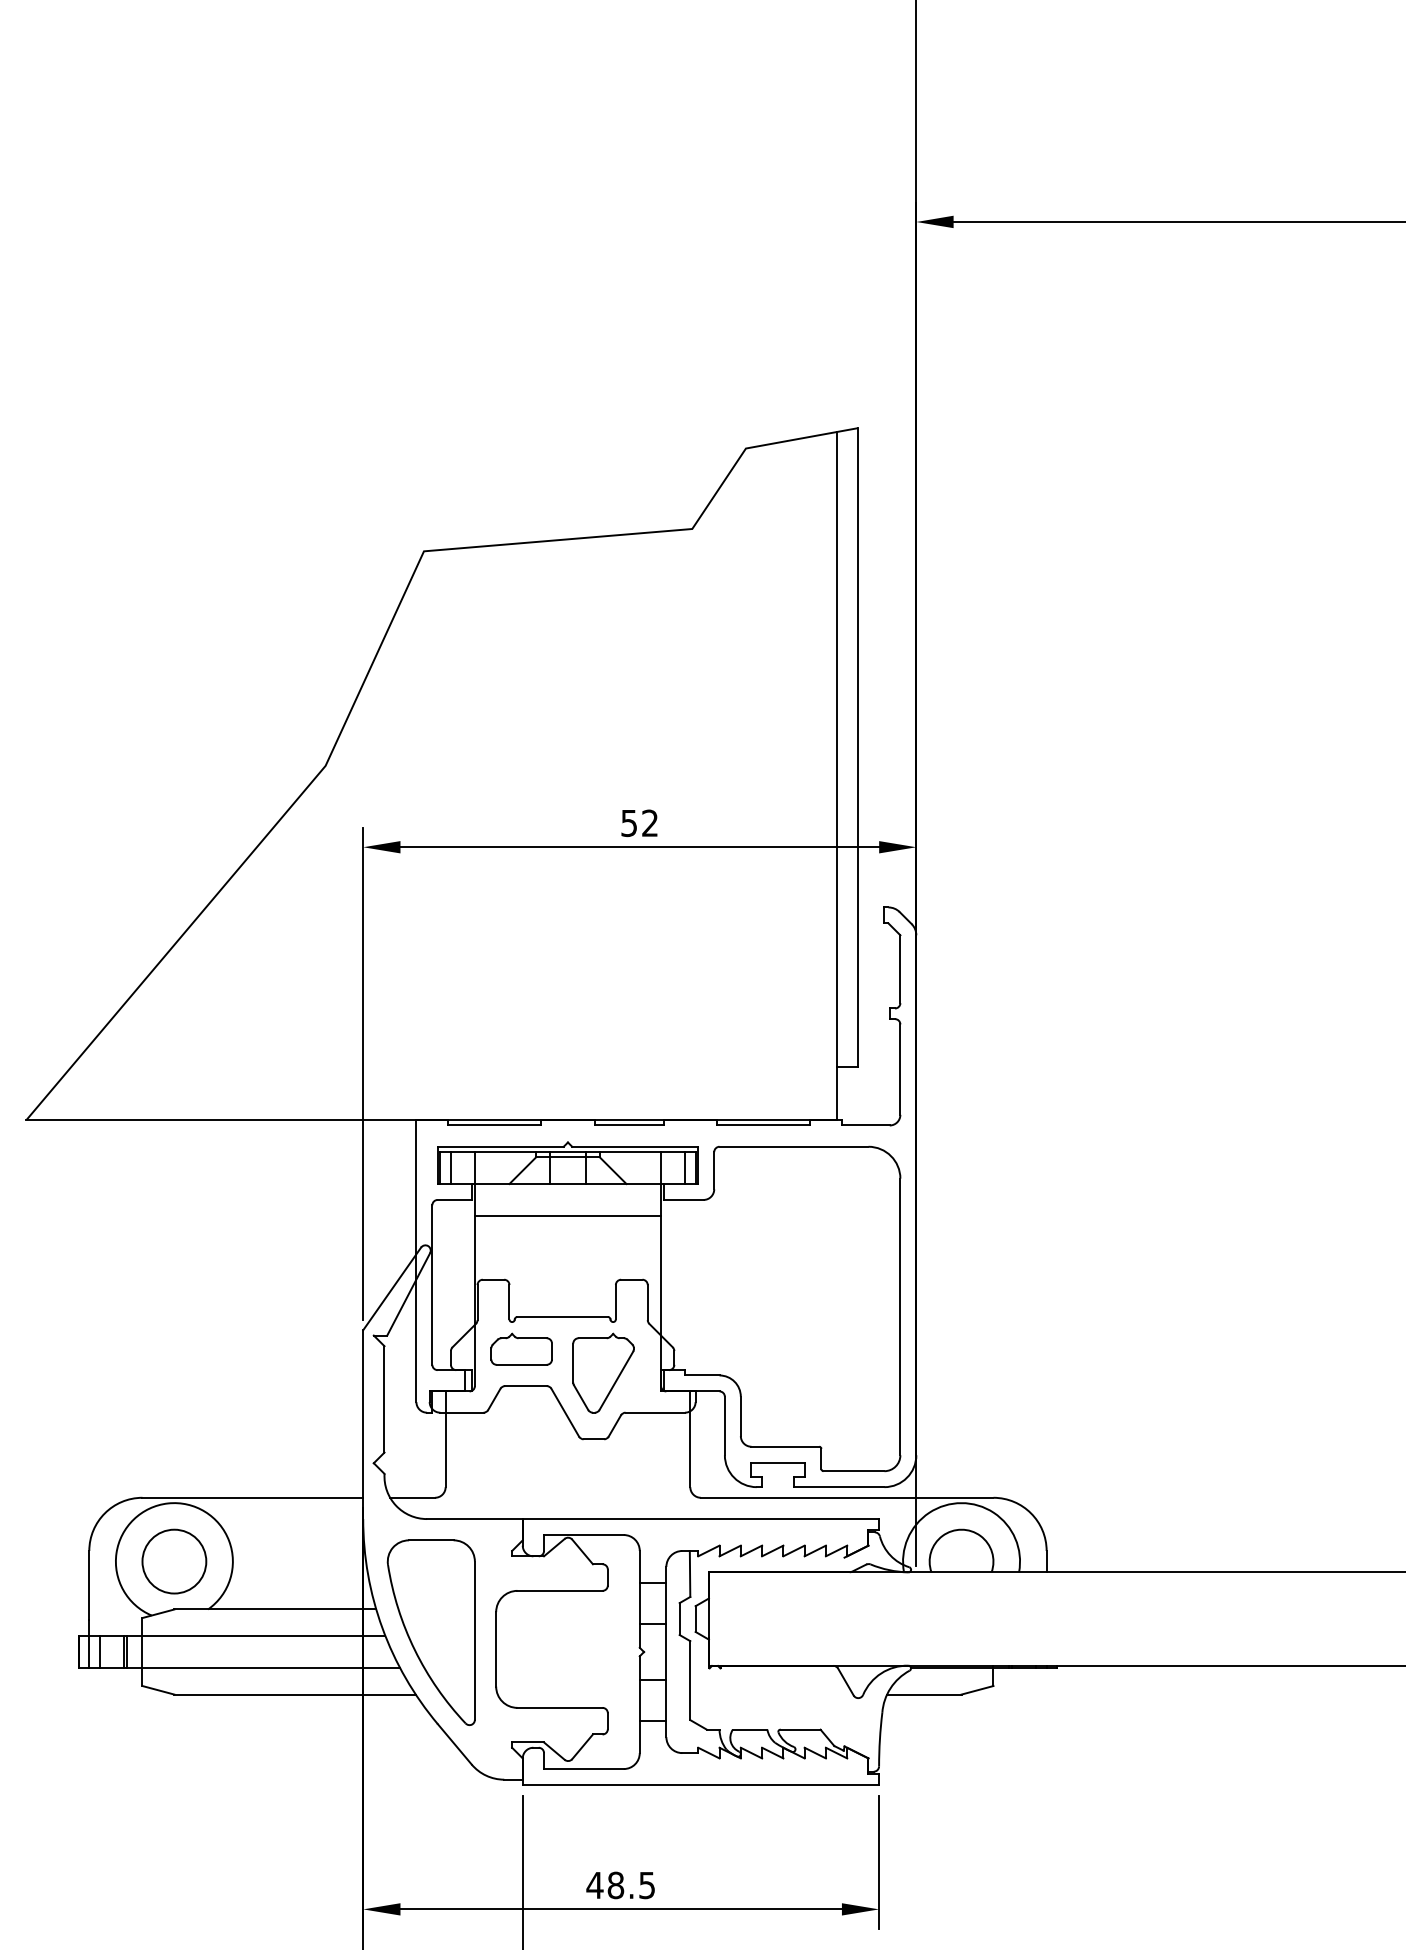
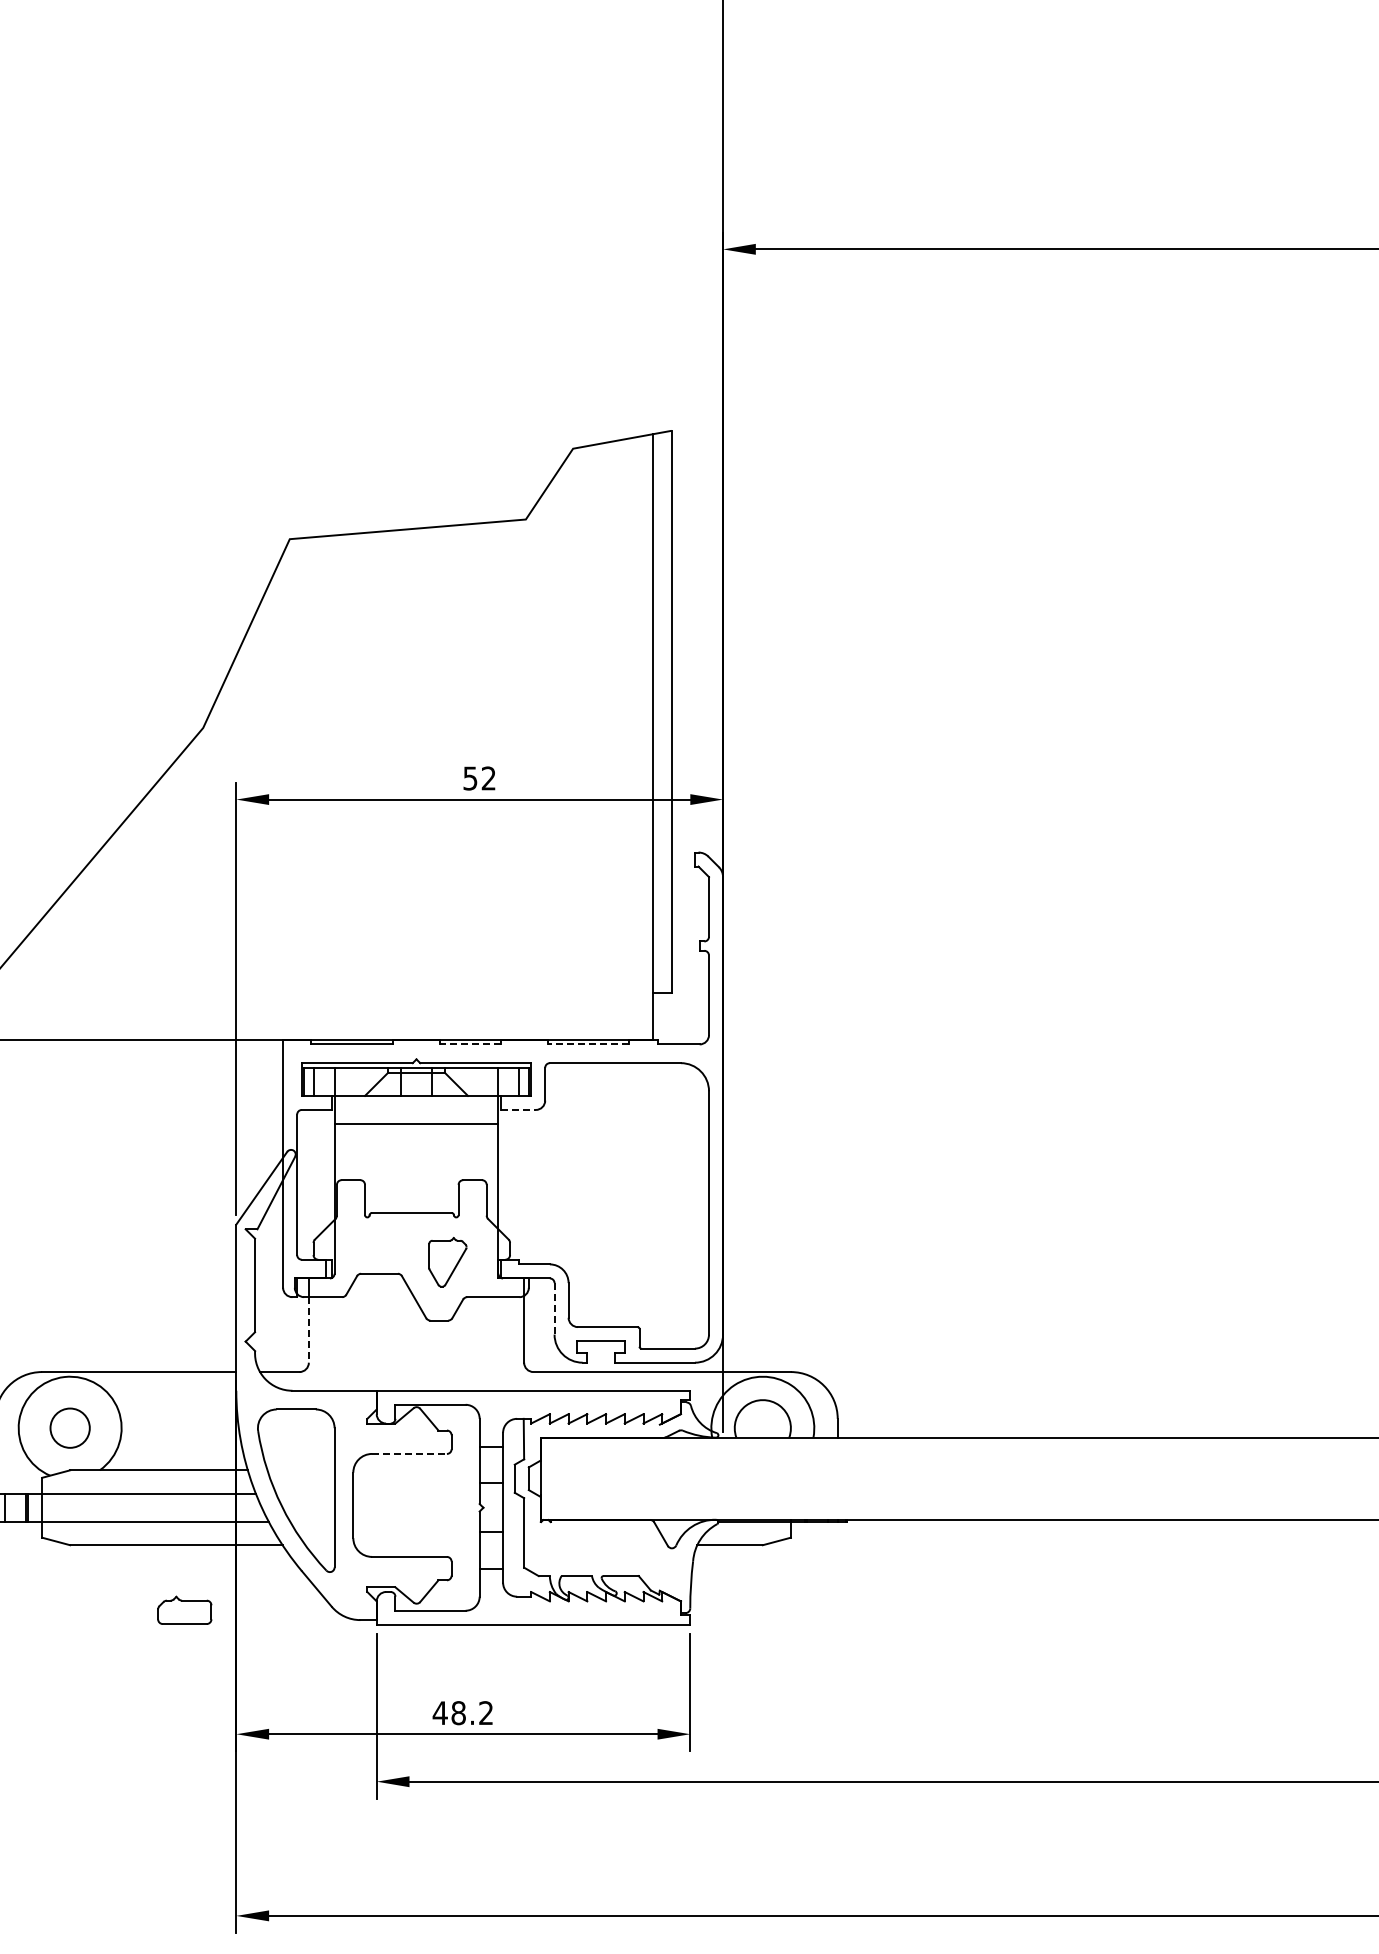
line: (628, 1125) -> (469, 1044), solid -> dashed
line: (763, 1125) -> (588, 1044), solid -> dashed
line: (683, 1199) -> (518, 1109), solid -> dashed
part: (521, 1348) -> (184, 1609), moved
part: (603, 1372) -> (447, 1261), size x0.7
line: (724, 1425) -> (554, 1308), solid -> dashed
line: (445, 1449) -> (308, 1329), solid -> dashed
circle: (174, 1561) -> (70, 1428), size x0.7
line: (560, 1590) -> (409, 1453), solid -> dashed
text: (646, 1885) -> (485, 1713), 48.5 -> 48.2

